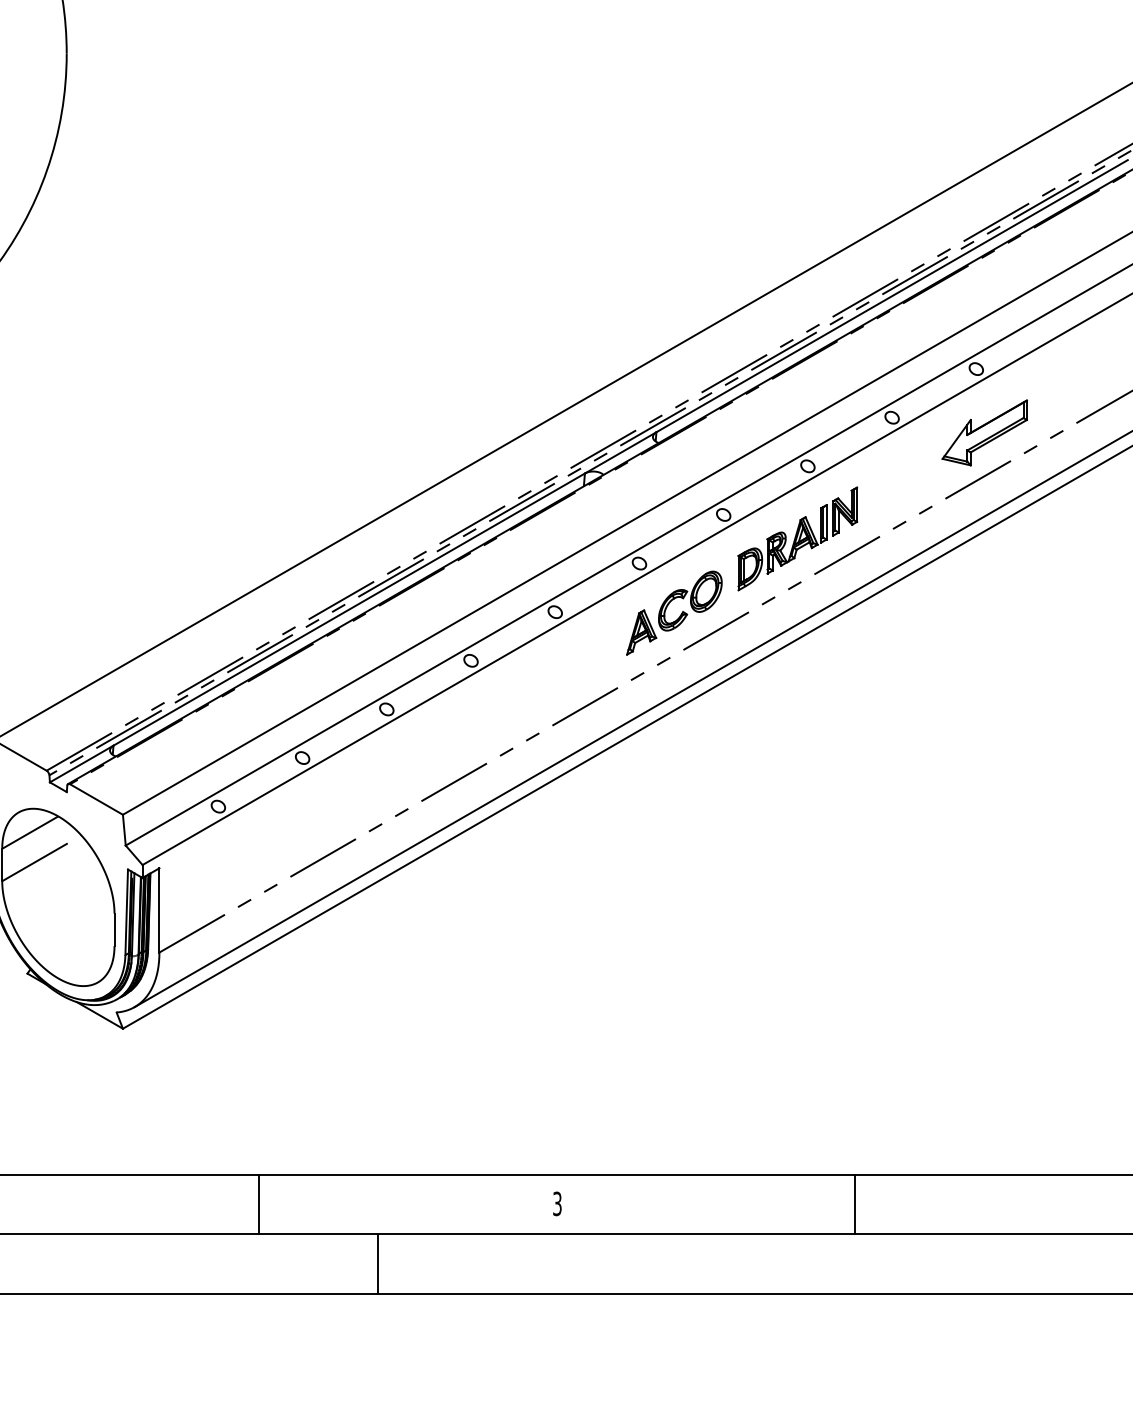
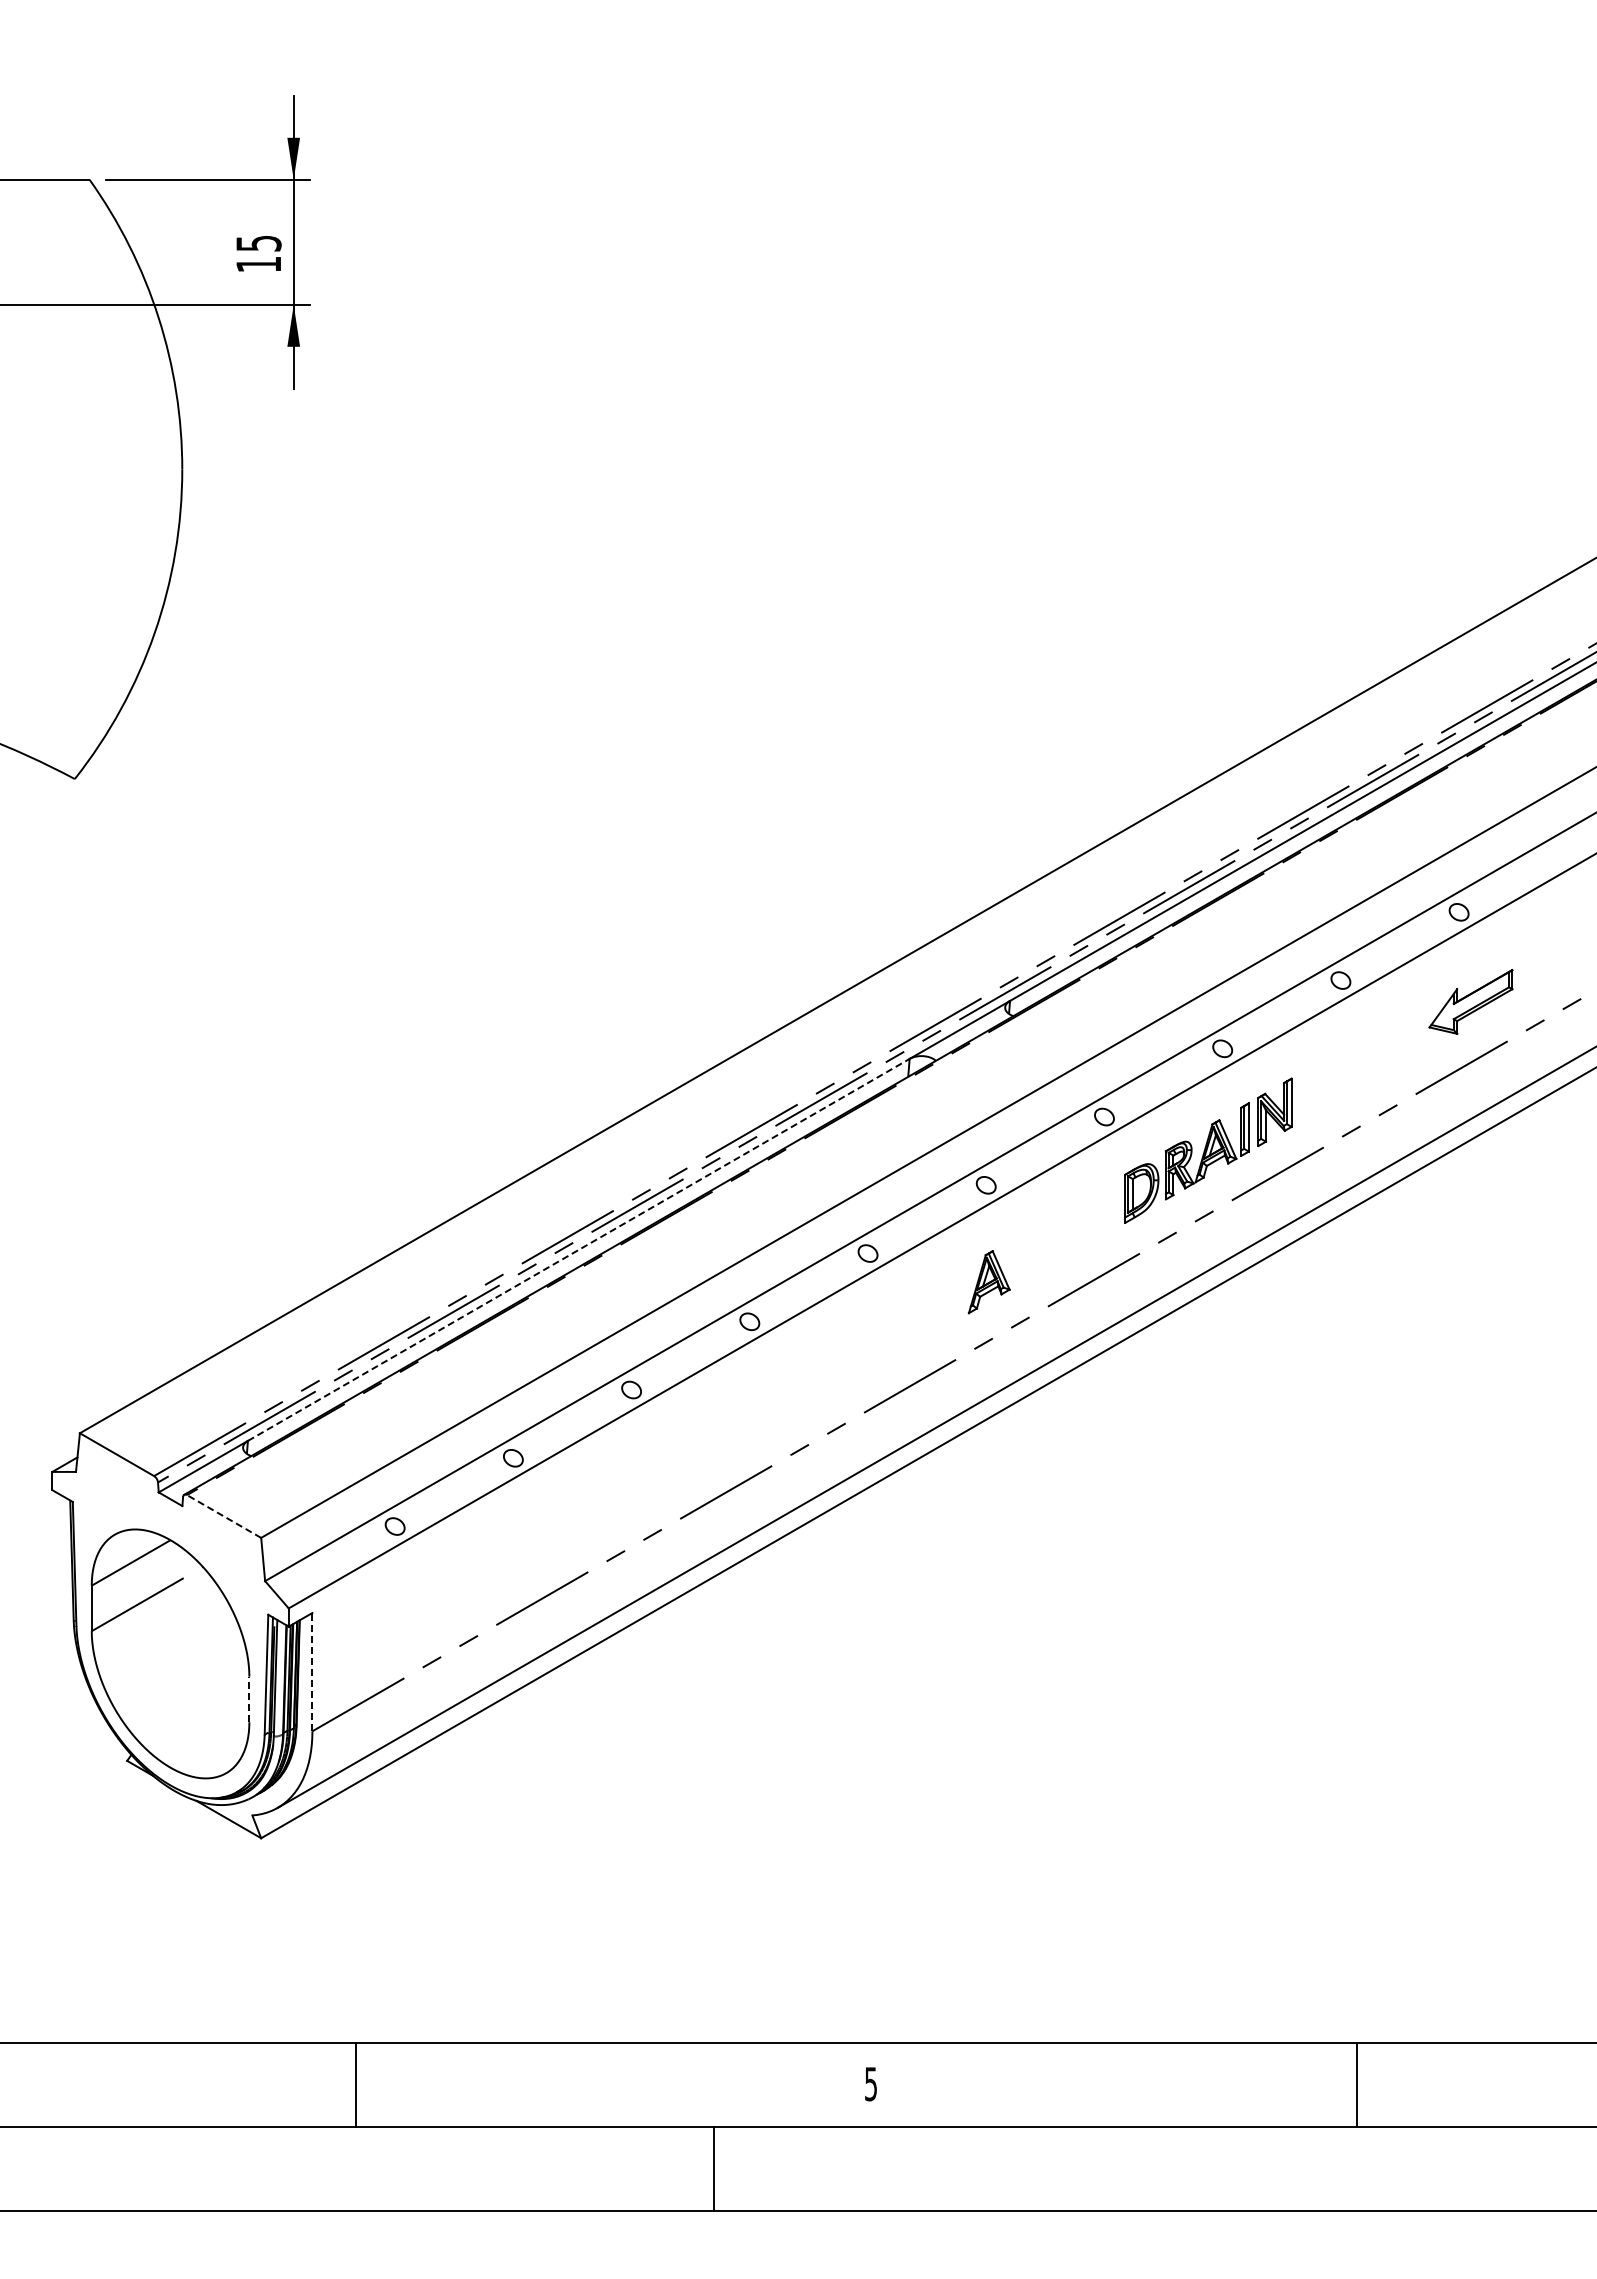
part: (984, 432) -> (1470, 1001), size x0.7
part: (690, 600) -> (1057, 1237), removed
line: (349, 609) -> (579, 1249), solid -> dashed
line: (96, 799) -> (224, 1516), solid -> dashed
line: (159, 909) -> (312, 1671), solid -> dashed
line: (114, 929) -> (249, 1699), solid -> dashed
text: (557, 1203) -> (870, 2083), 3 -> 5
line: (259, 1204) -> (356, 2085), moved
line: (854, 1204) -> (1357, 2085), moved
line: (378, 1264) -> (713, 2168), moved

